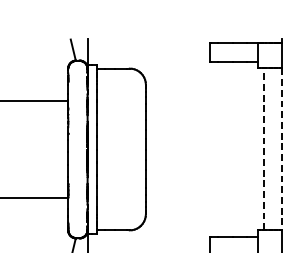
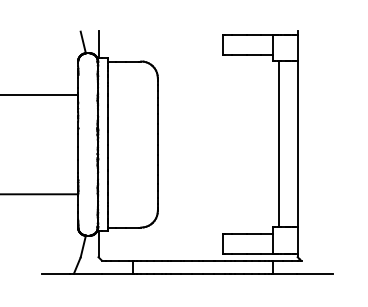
line: (264, 148) -> (279, 143), dashed -> solid
line: (281, 149) -> (297, 144), dashed -> solid

